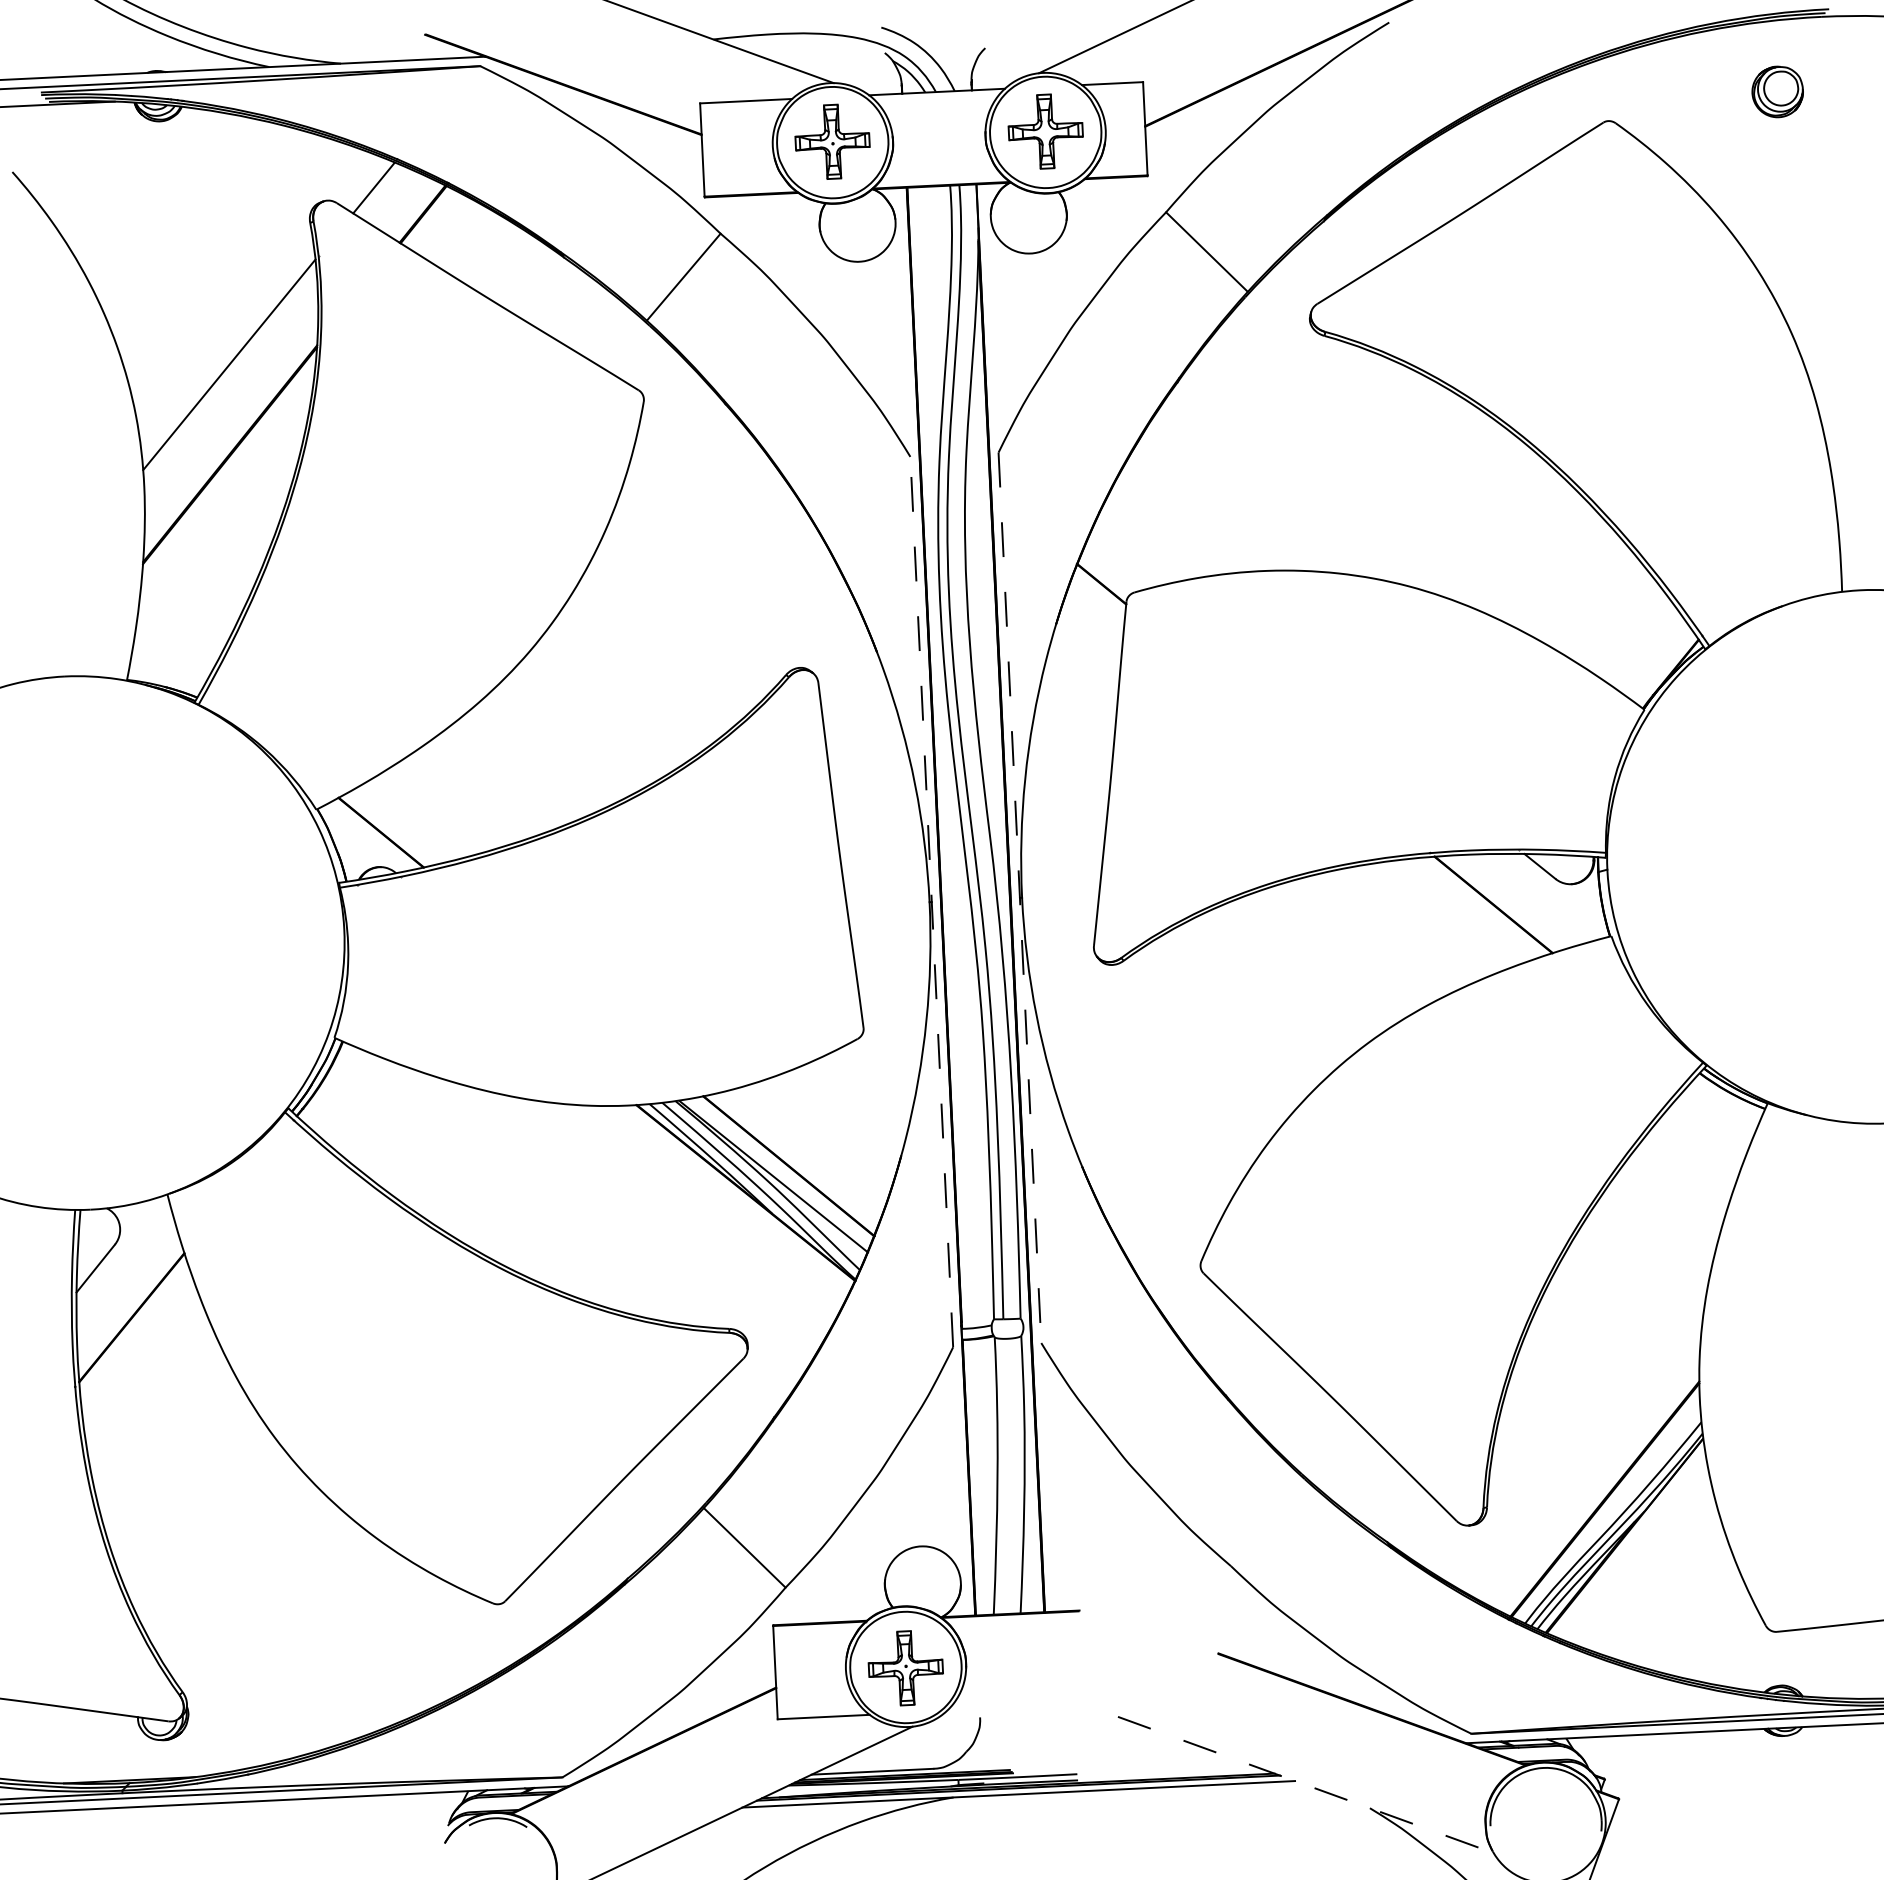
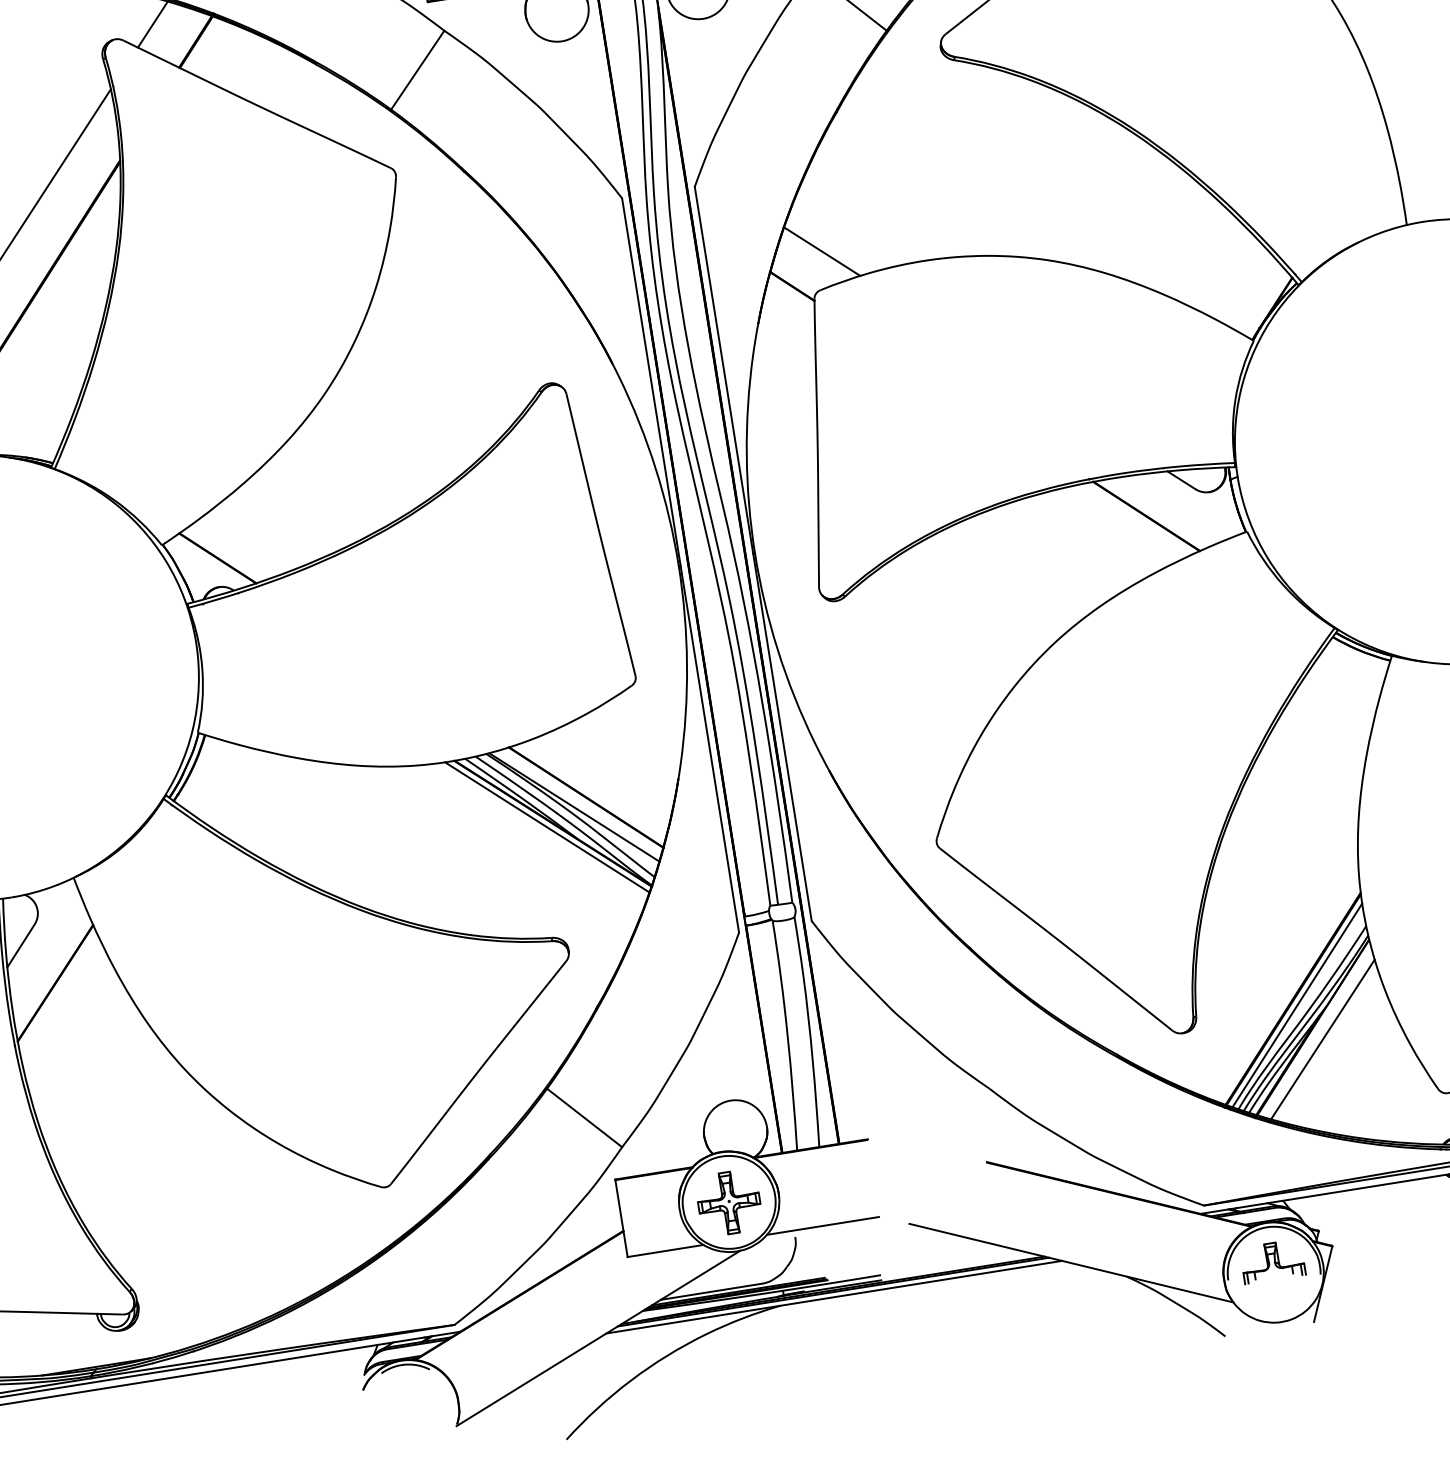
line: (1141, 546) -> (821, 251), added
line: (1019, 897) -> (752, 553), dashed -> solid
line: (931, 902) -> (680, 565), dashed -> solid
line: (738, 1196) -> (547, 827), added
line: (1608, 1507) -> (1296, 1005), added
line: (1634, 1551) -> (1322, 1039), added
line: (1014, 1707) -> (822, 1225), added
line: (1305, 1784) -> (1071, 1262), dashed -> solid
part: (1546, 1809) -> (1273, 1261), added

